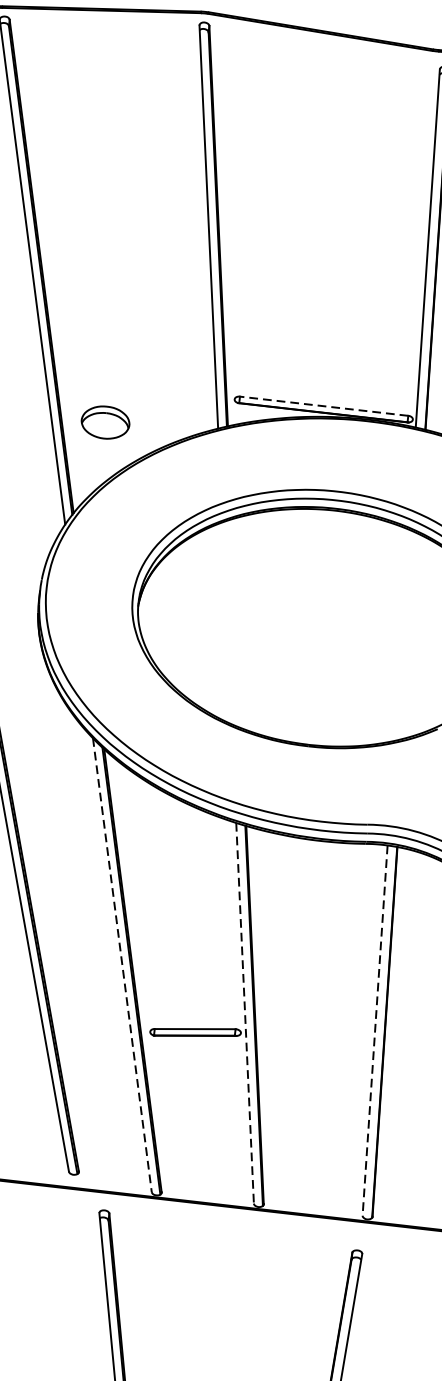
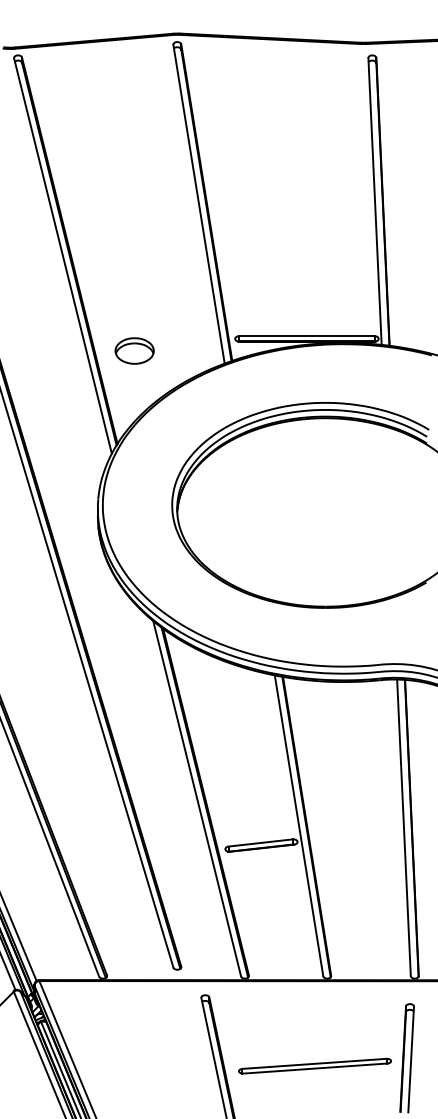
line: (323, 406) -> (306, 336), dashed -> solid
part: (105, 421) -> (134, 350), moved
line: (122, 966) -> (197, 799), dashed -> solid
line: (245, 1014) -> (299, 826), dashed -> solid
line: (375, 1031) -> (404, 828), dashed -> solid
part: (230, 1313) -> (314, 1065), added

